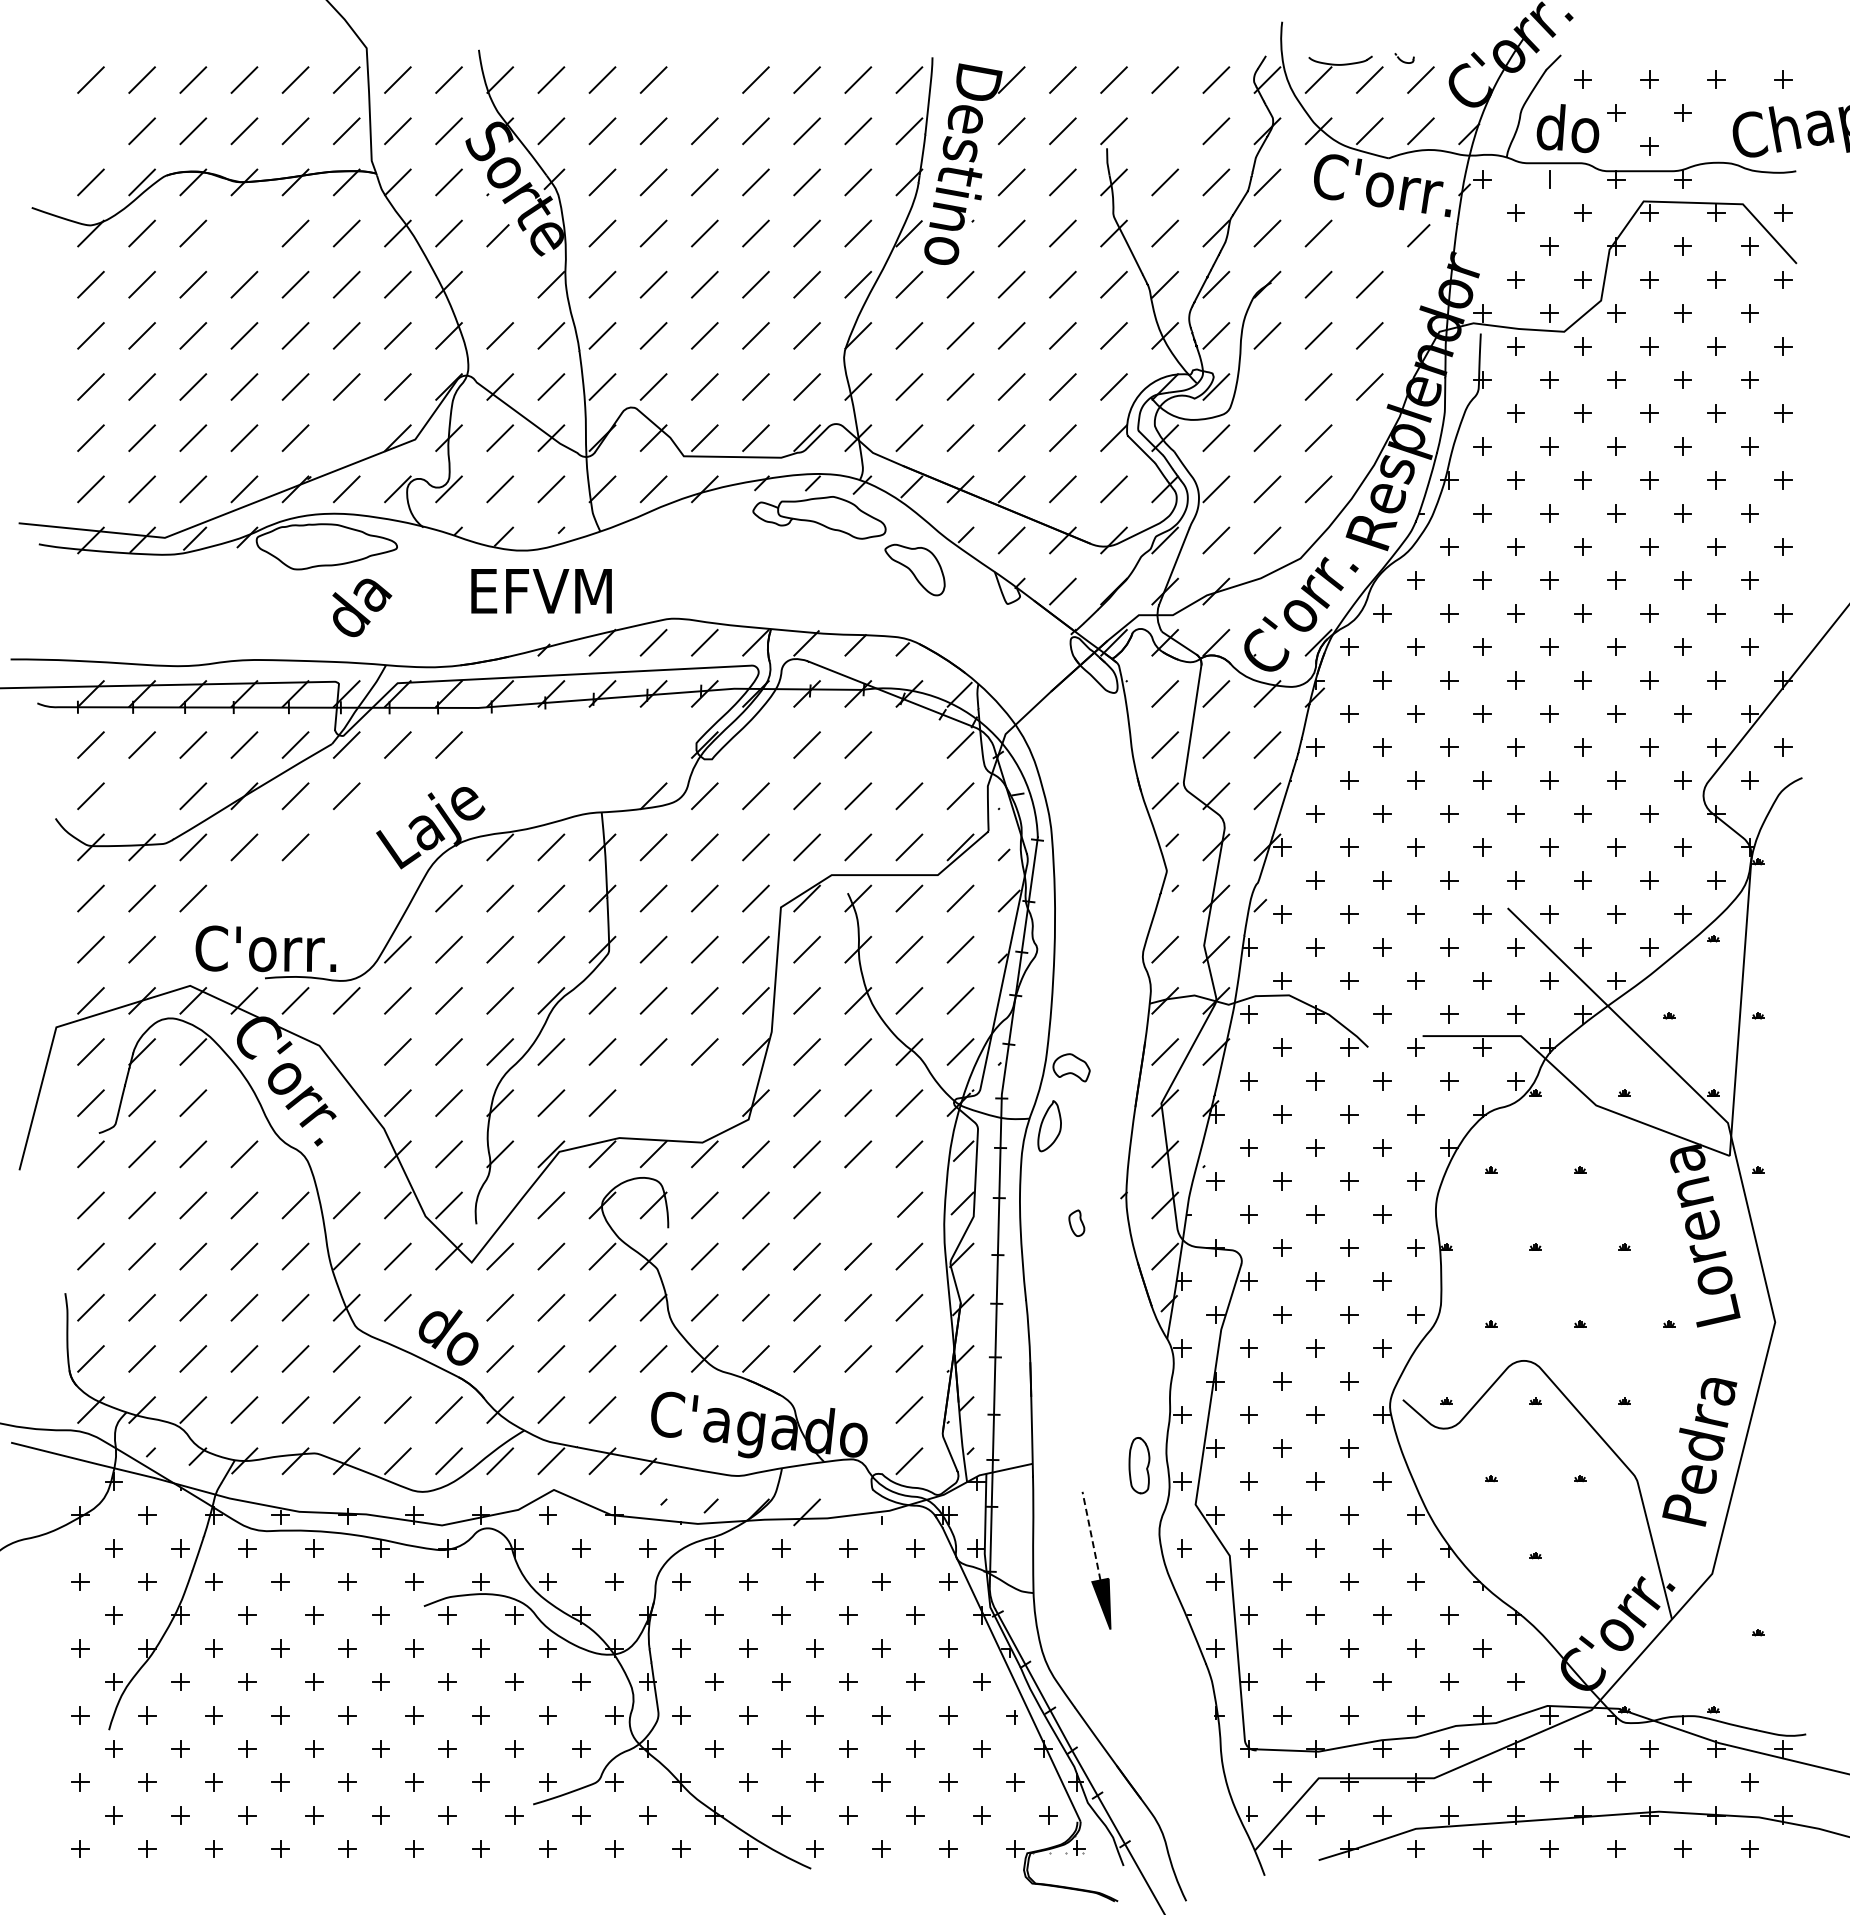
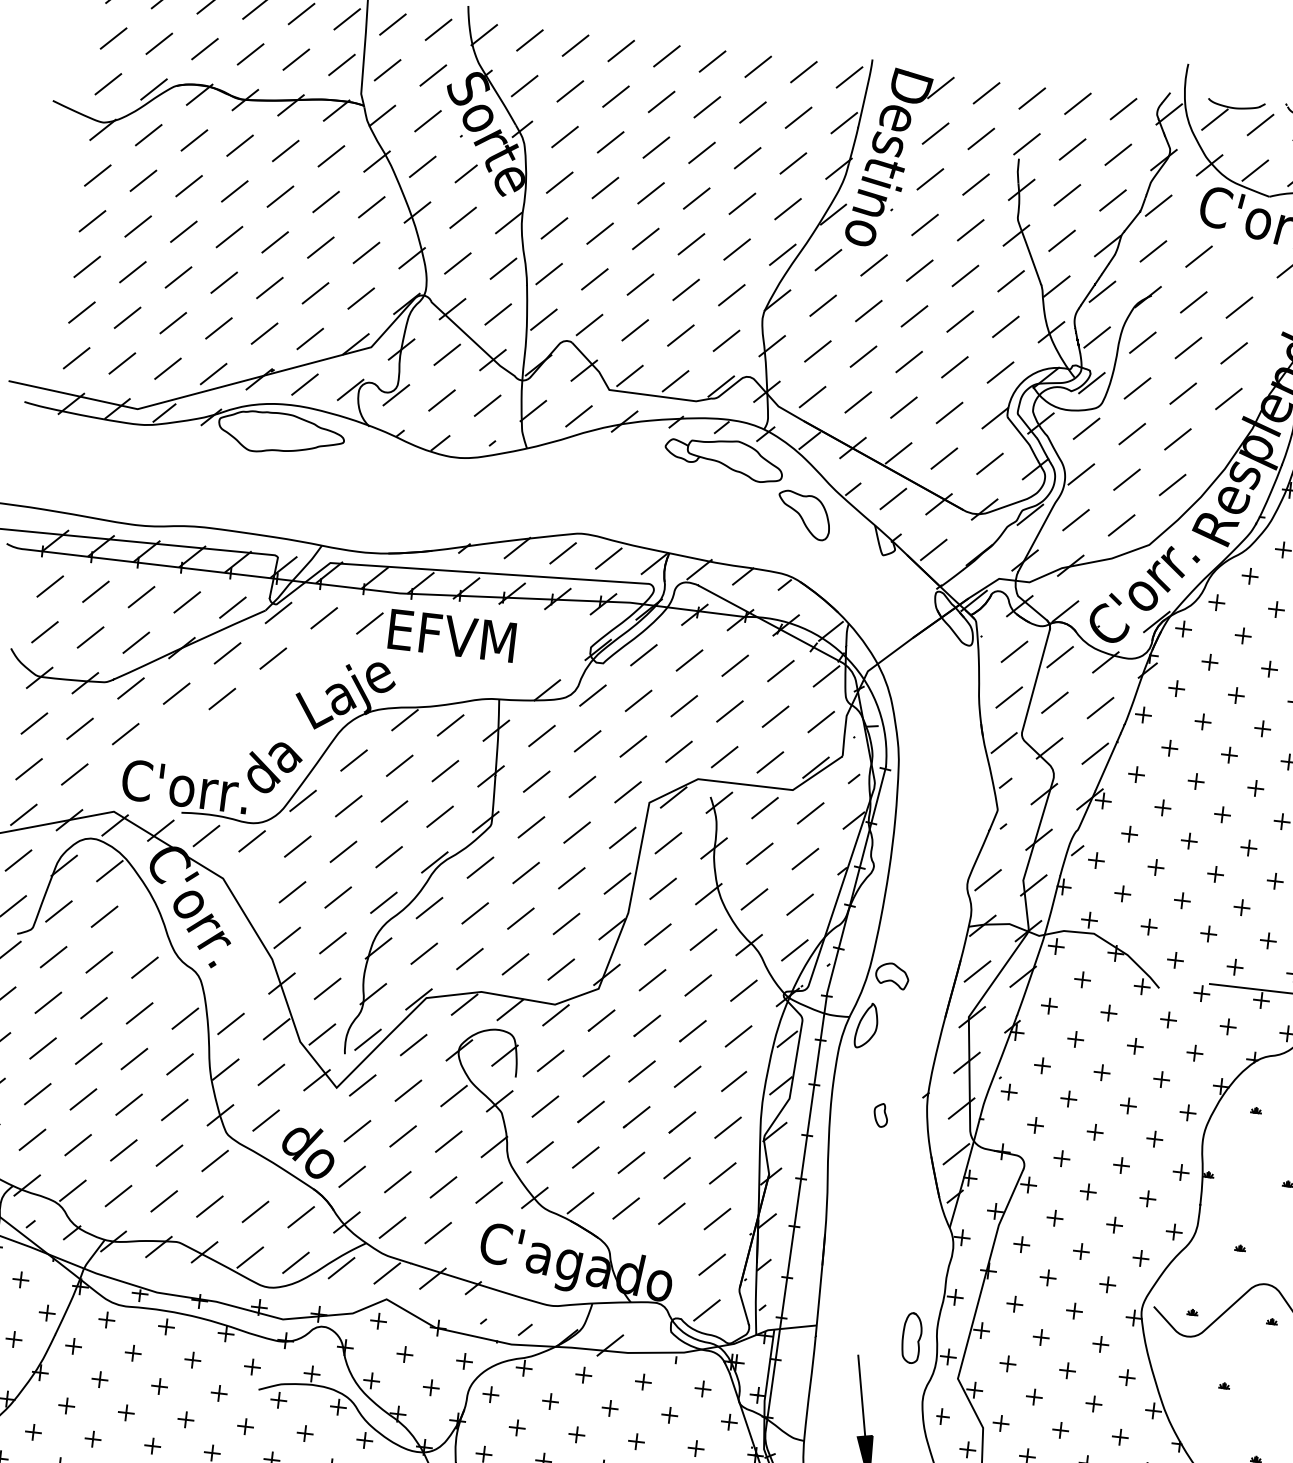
line: (704, 79) -> (666, 55), added
line: (90, 131) -> (113, 38), added
line: (1164, 131) -> (1071, 149), added
line: (244, 233) -> (240, 145), added
line: (500, 284) -> (463, 217), added
line: (1267, 386) -> (1137, 387), added
line: (346, 437) -> (310, 338), added
text: (541, 591) -> (452, 636), moved
text: (362, 607) -> (274, 767), moved
line: (755, 744) -> (643, 654), added
line: (909, 744) -> (781, 670), added
line: (141, 796) -> (90, 637), added
line: (653, 1102) -> (515, 963), added
line: (704, 1102) -> (561, 969), added
line: (500, 1205) -> (368, 1039), added
line: (858, 1205) -> (687, 1076), added
line: (1091, 1535) -> (861, 1395), dashed -> solid

